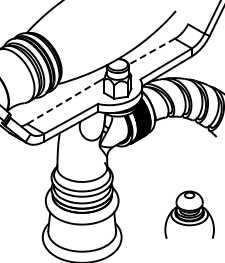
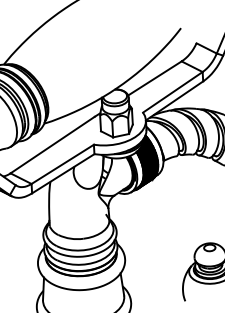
line: (151, 51) -> (154, 78), dashed -> solid
line: (63, 102) -> (52, 145), dashed -> solid

